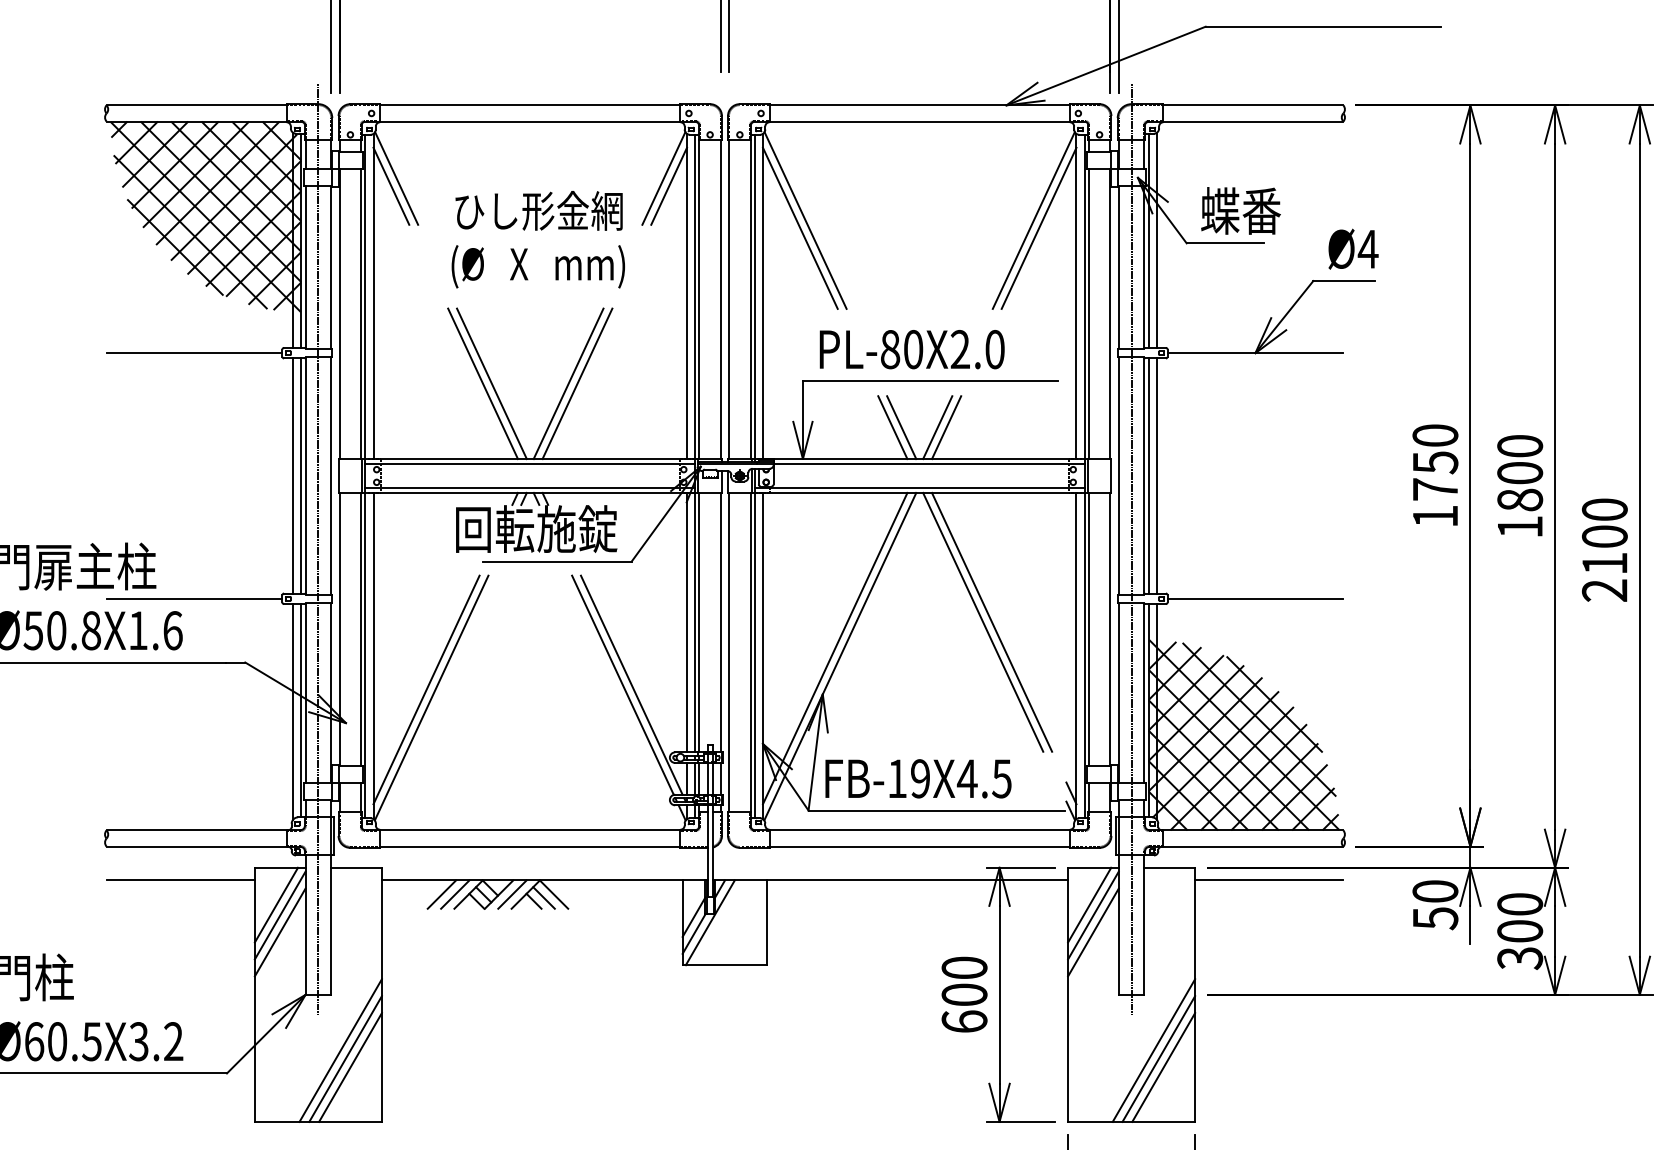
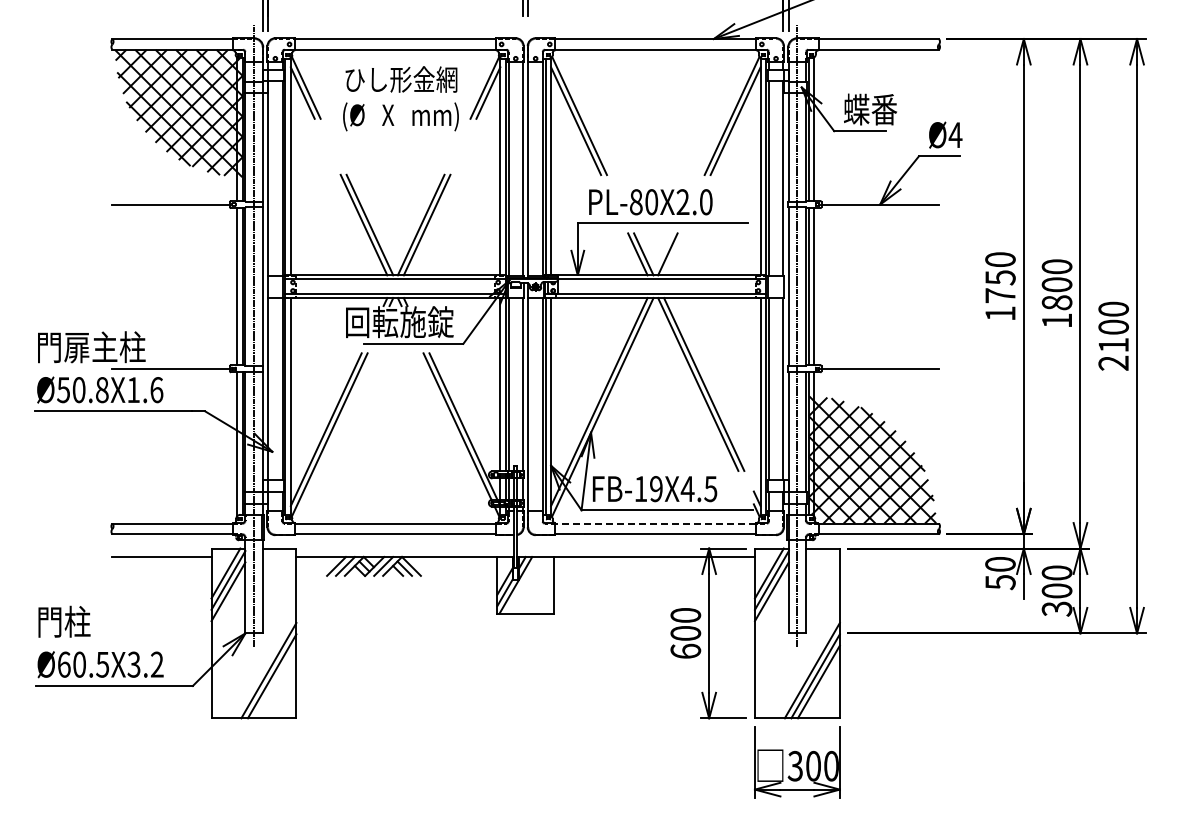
text: (537, 239) -> (400, 98), moved
line: (946, 427) -> (673, 254), removed
line: (919, 830) -> (655, 523), solid -> dashed
line: (1267, 881) -> (888, 557), removed
line: (350, 1066) -> (275, 681), removed

